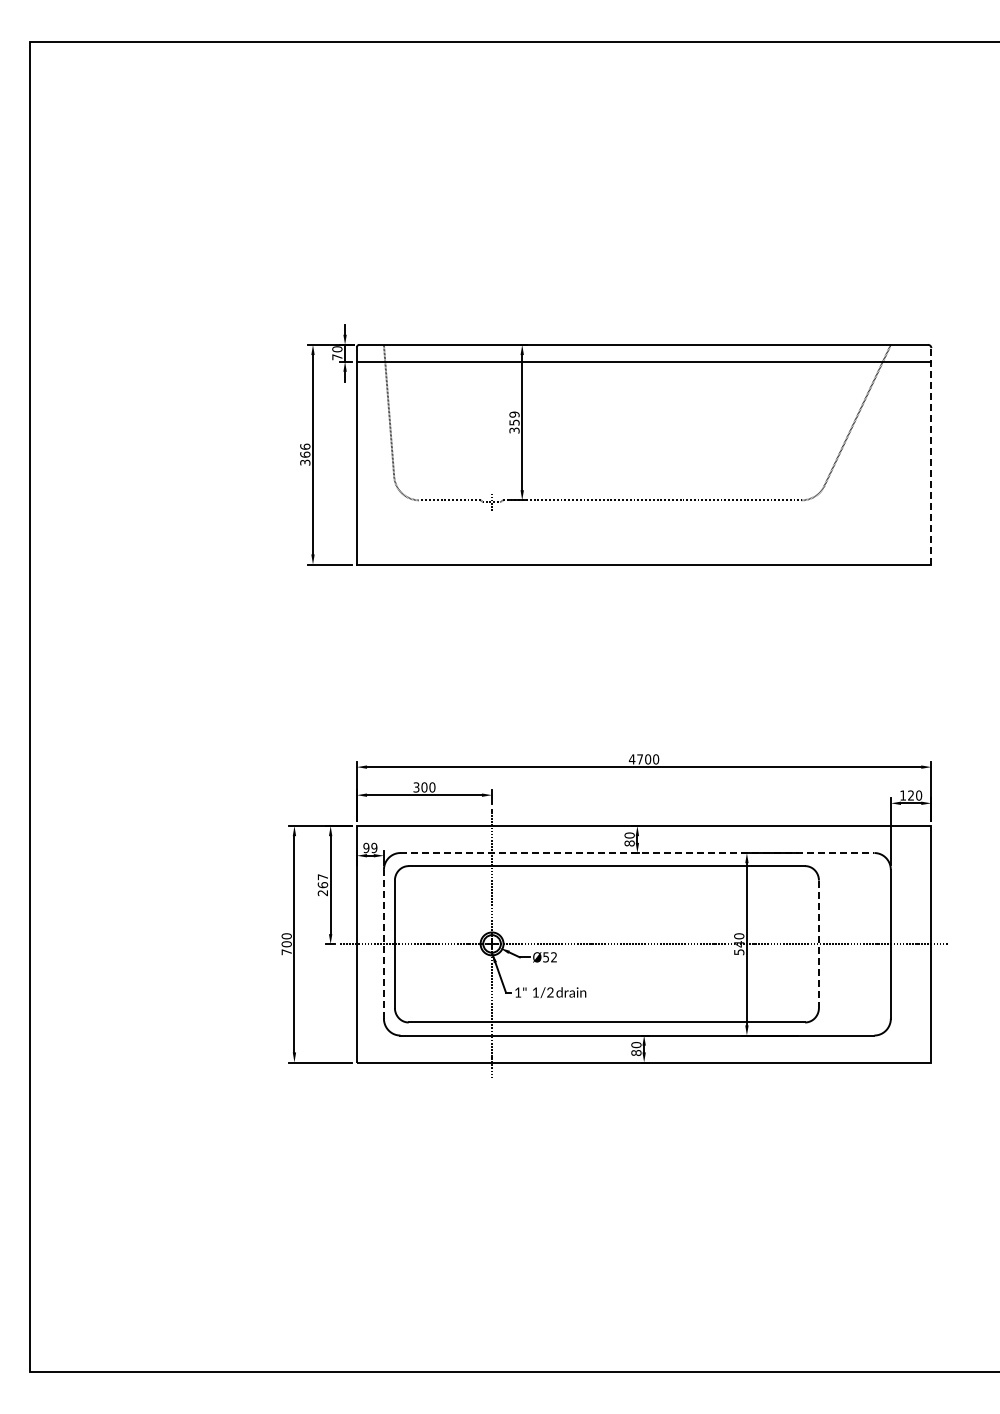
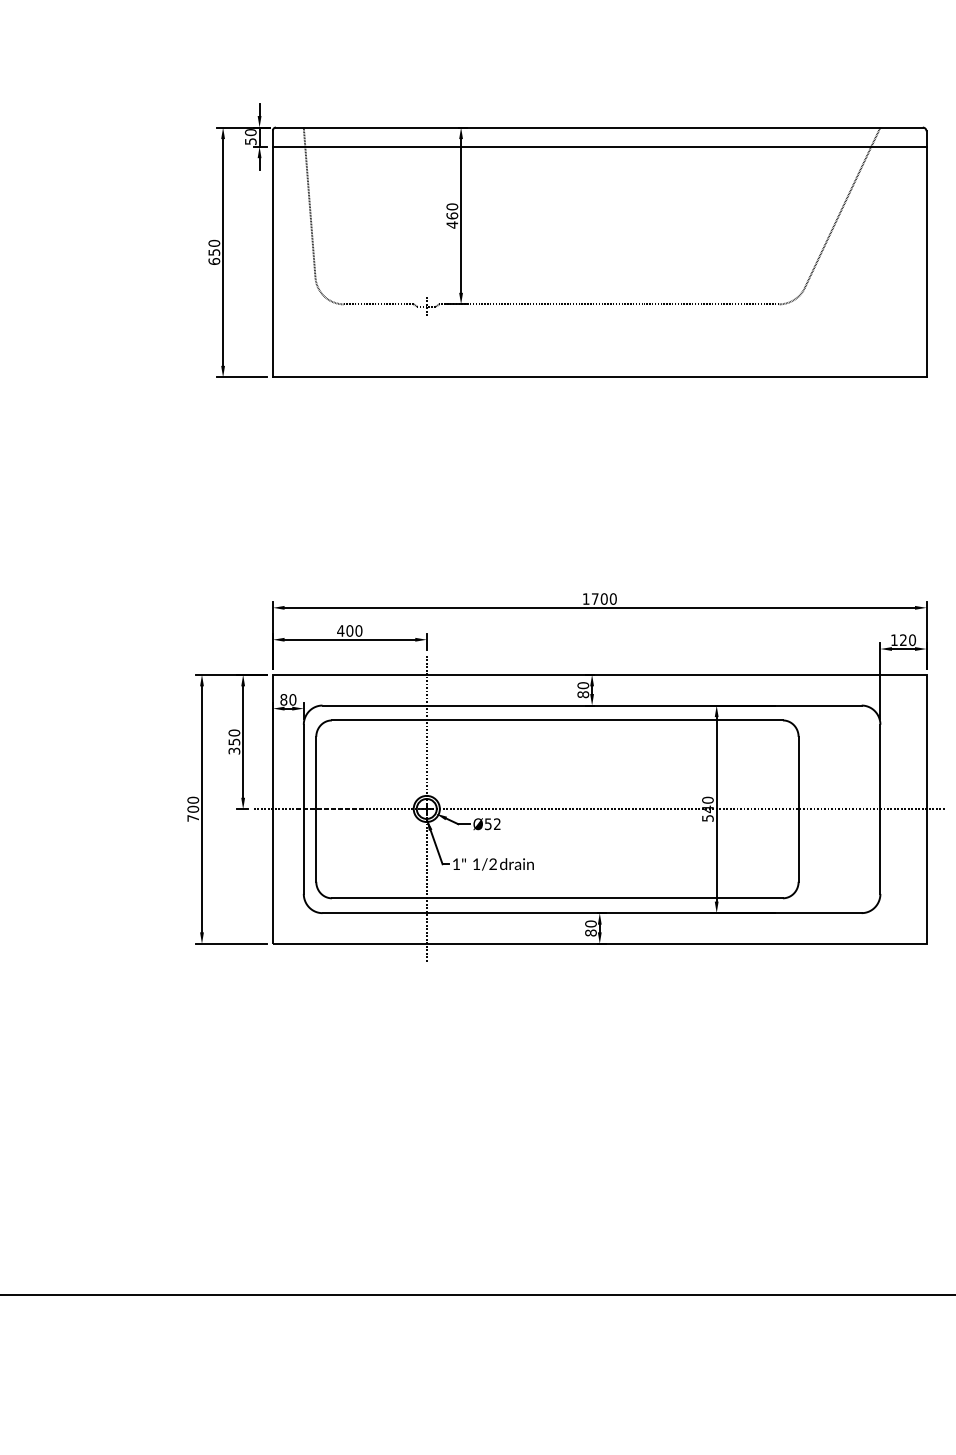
text: (337, 357) -> (250, 141), 70 -> 50
text: (514, 422) -> (452, 215), 359 -> 460
text: (305, 454) -> (214, 252), 366 -> 650
line: (931, 455) -> (926, 253), dashed -> solid
text: (631, 759) -> (585, 599), 4700 -> 1700
text: (416, 787) -> (340, 631), 300 -> 400
text: (370, 848) -> (288, 700), 99 -> 80
line: (637, 853) -> (592, 706), dashed -> solid
text: (322, 884) -> (233, 741), 267 -> 350
line: (383, 943) -> (303, 808), dashed -> solid
line: (818, 944) -> (798, 809), dashed -> solid

